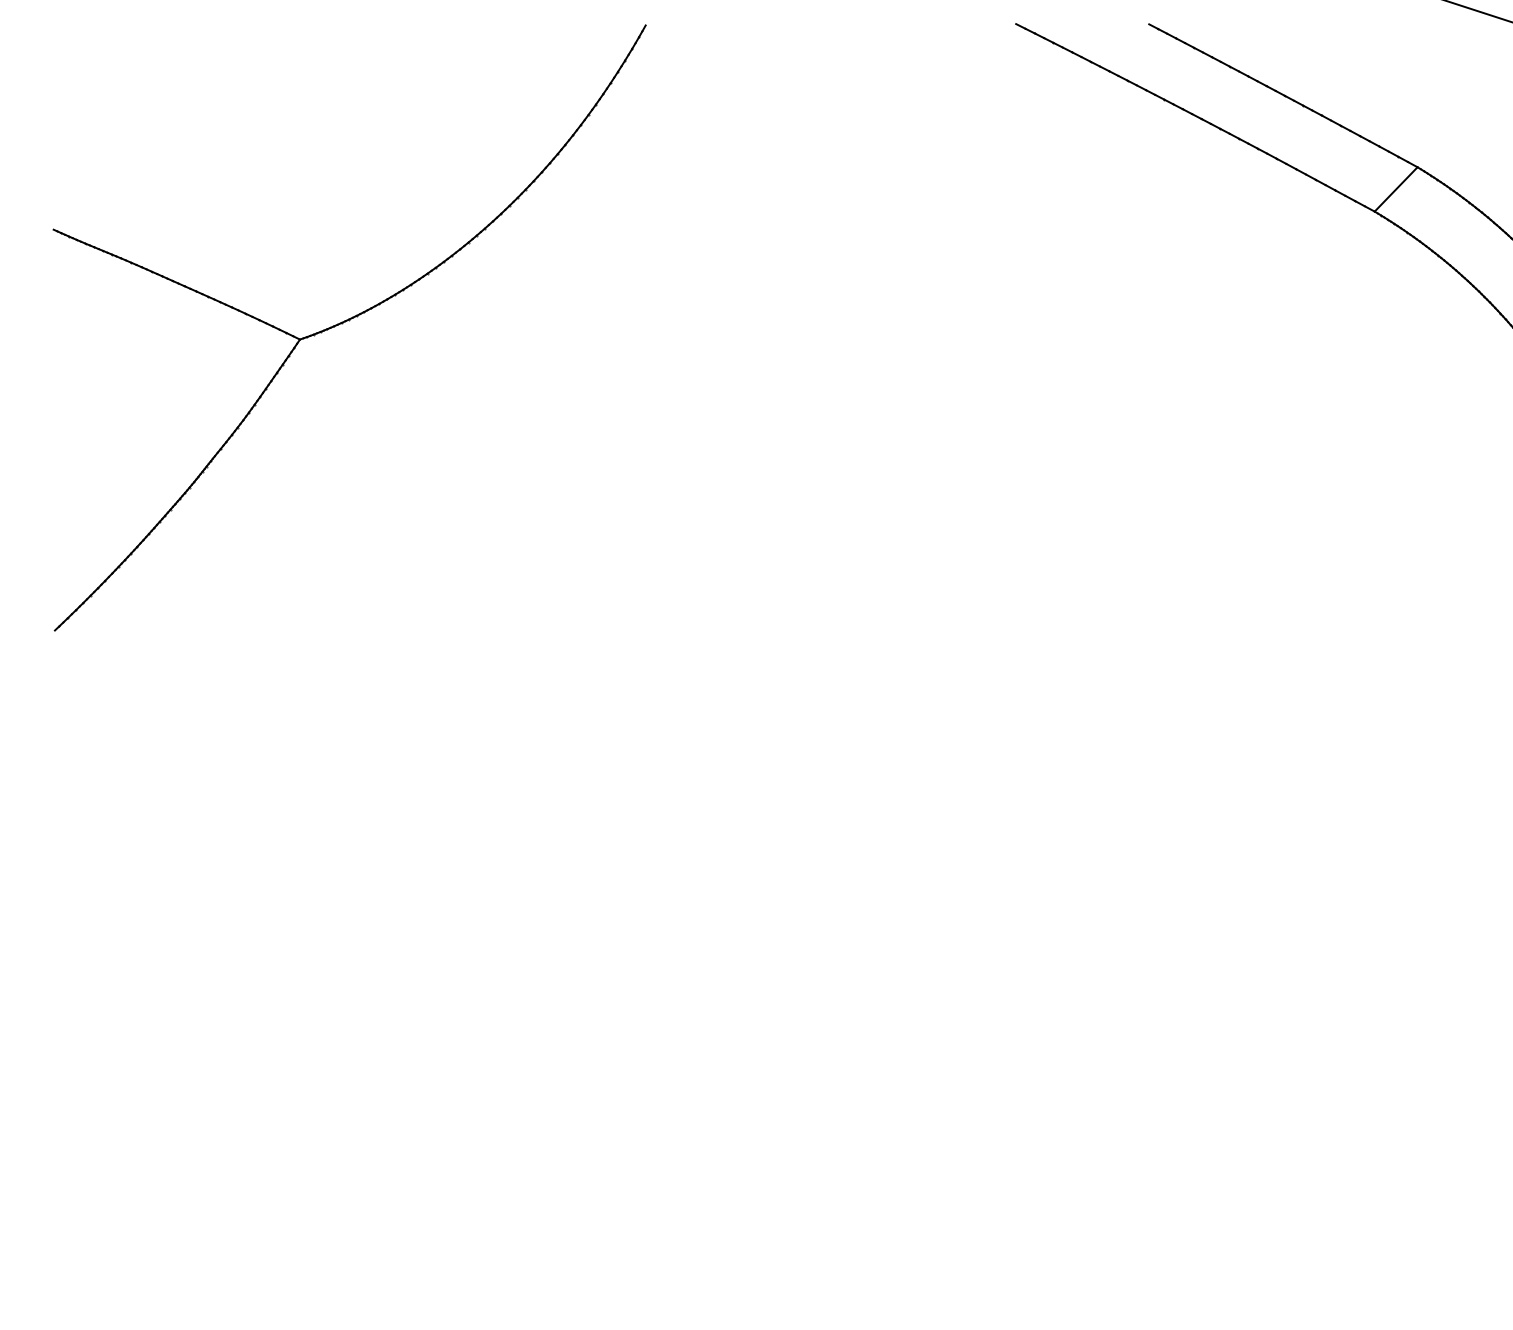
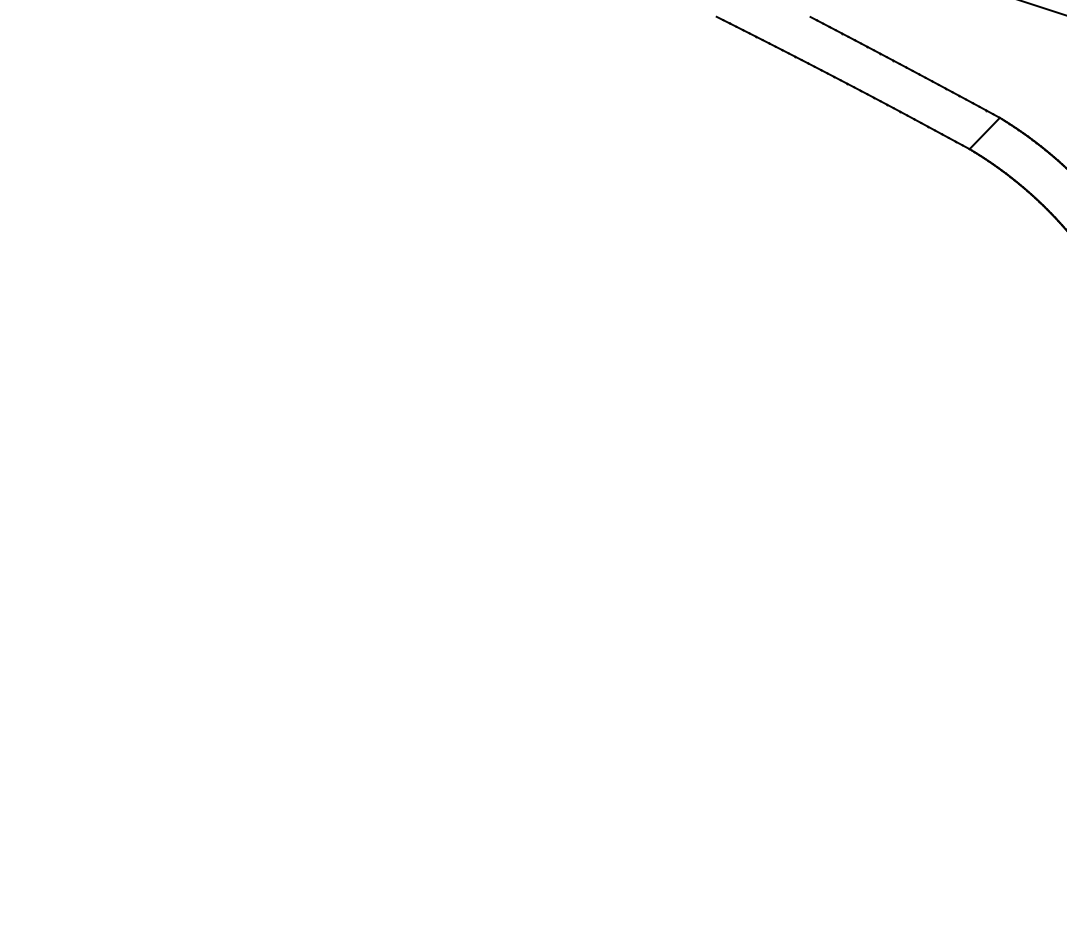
part: (349, 326) -> (246, 230), removed

